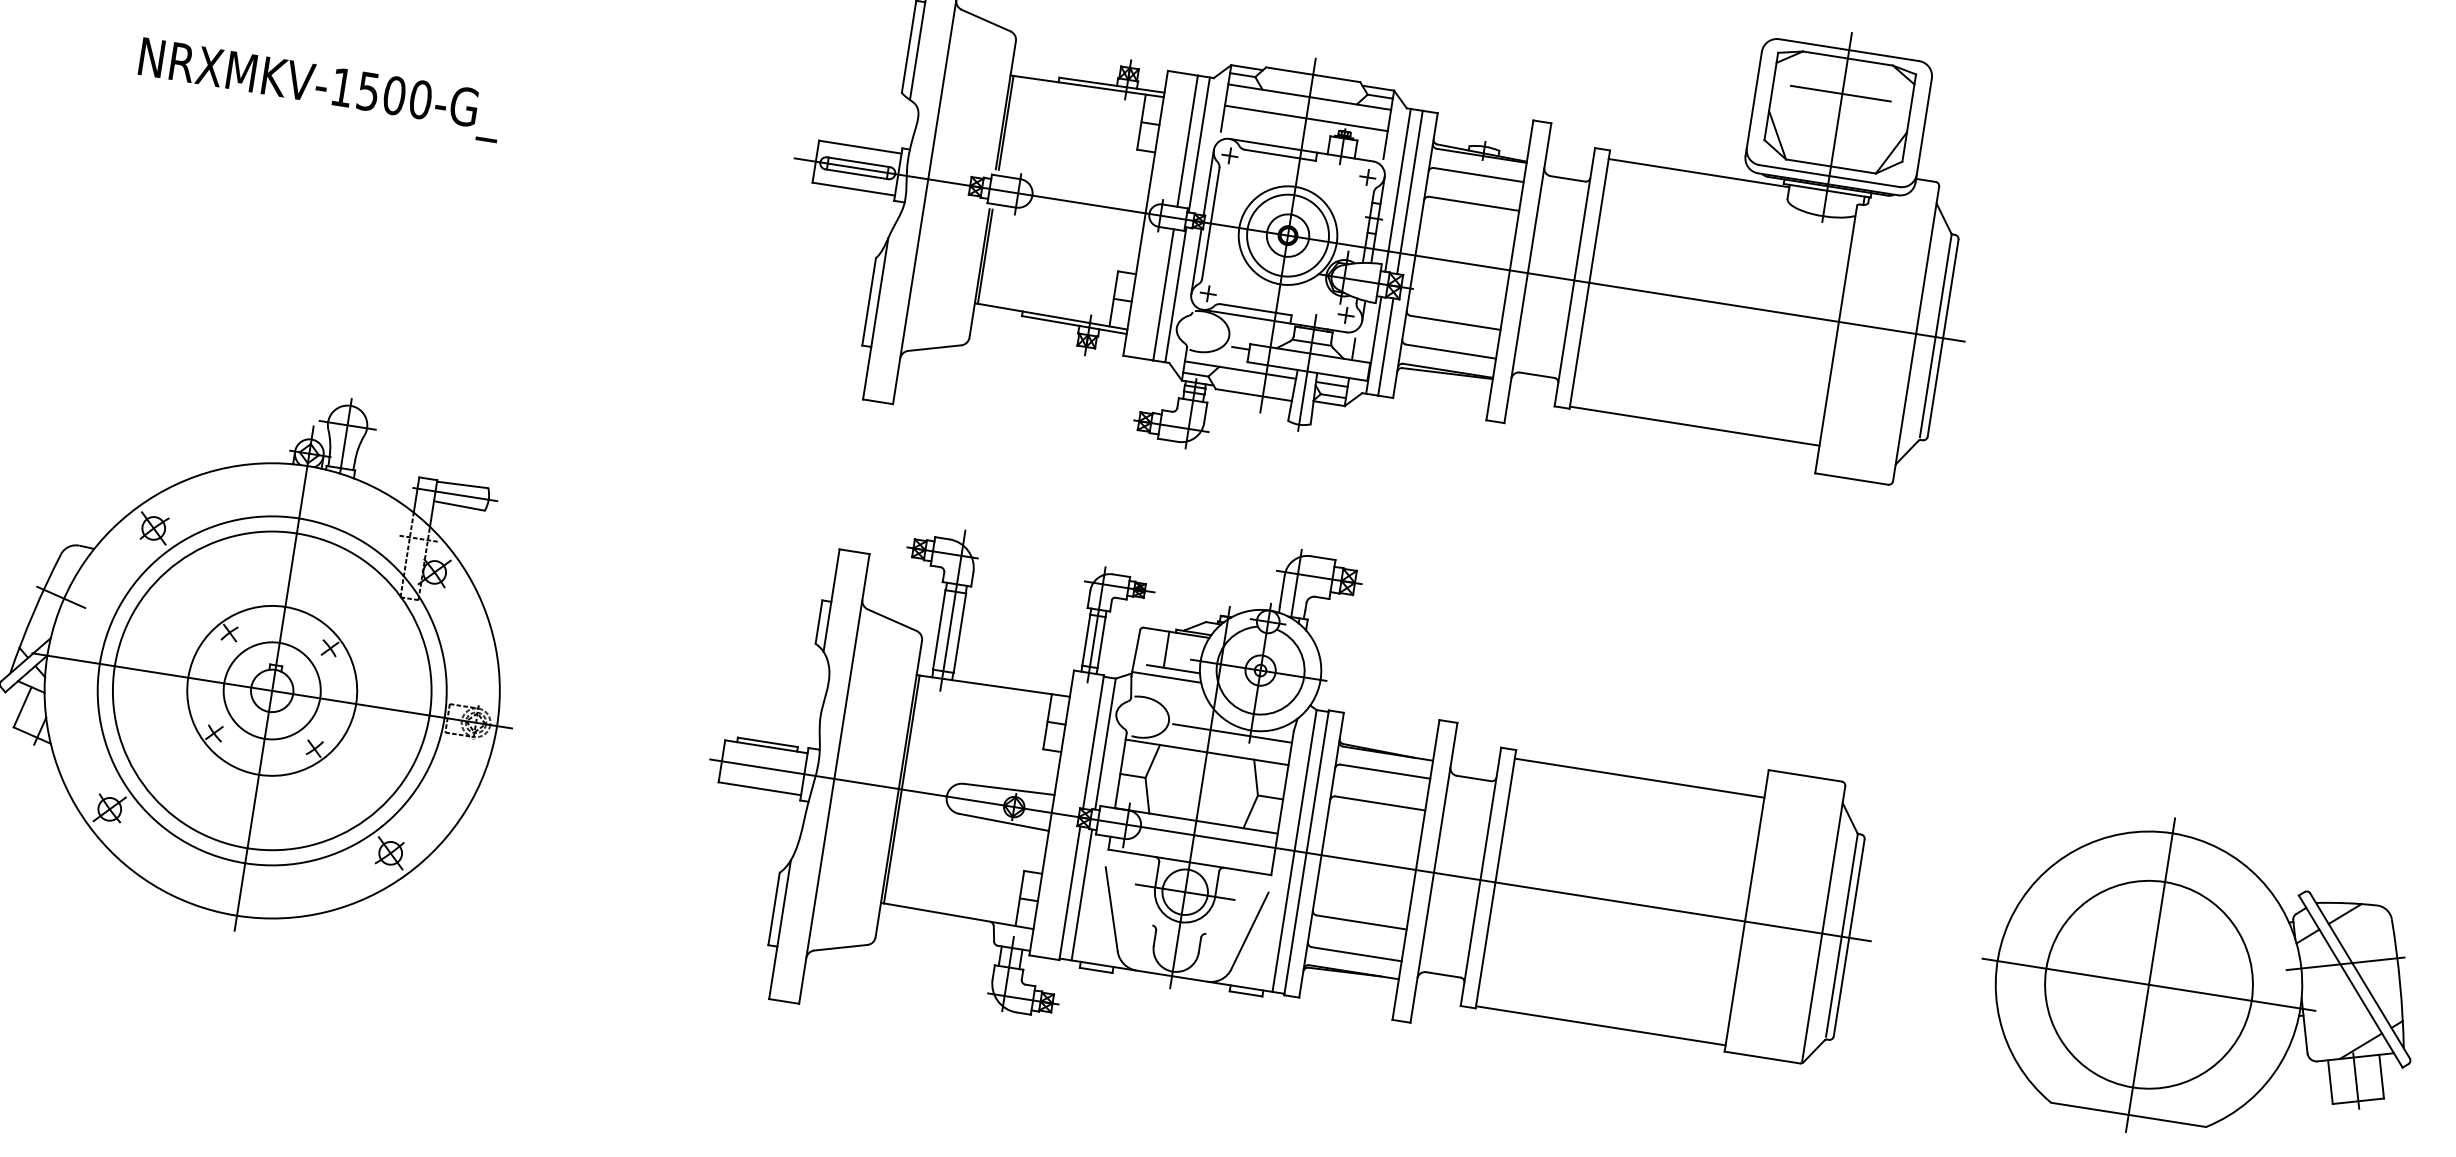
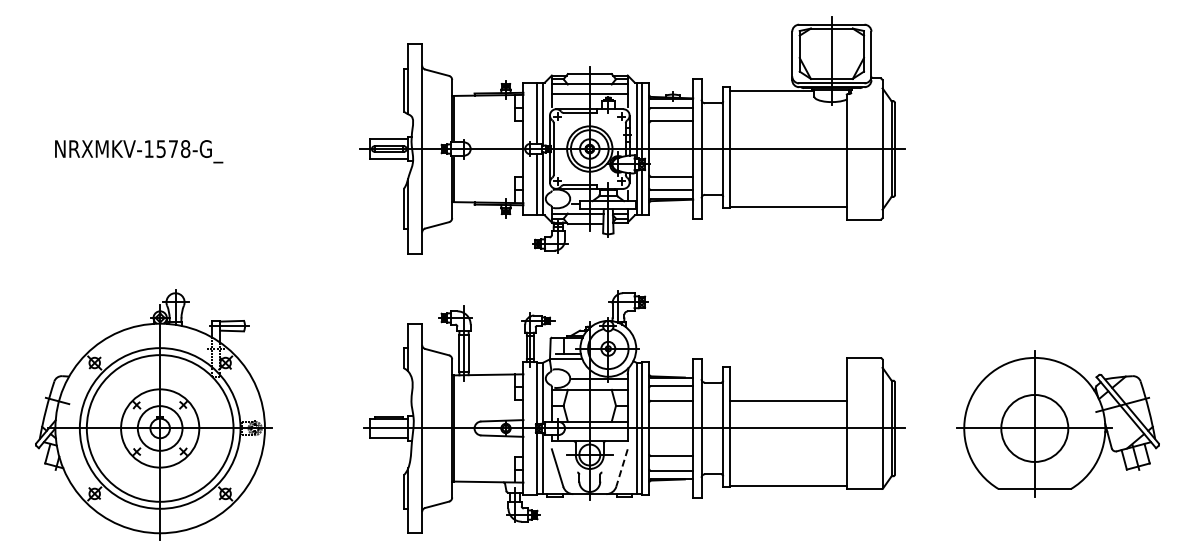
line: (1839, 94) -> (830, 45), removed
text: (407, 96) -> (179, 148), NRXMKV-1500-G_ -> NRXMKV-1578-G_
line: (1639, 777) -> (788, 400), moved
line: (1250, 932) -> (622, 468), solid -> dashed
circle: (2148, 984) -> (1034, 428), size x0.7

